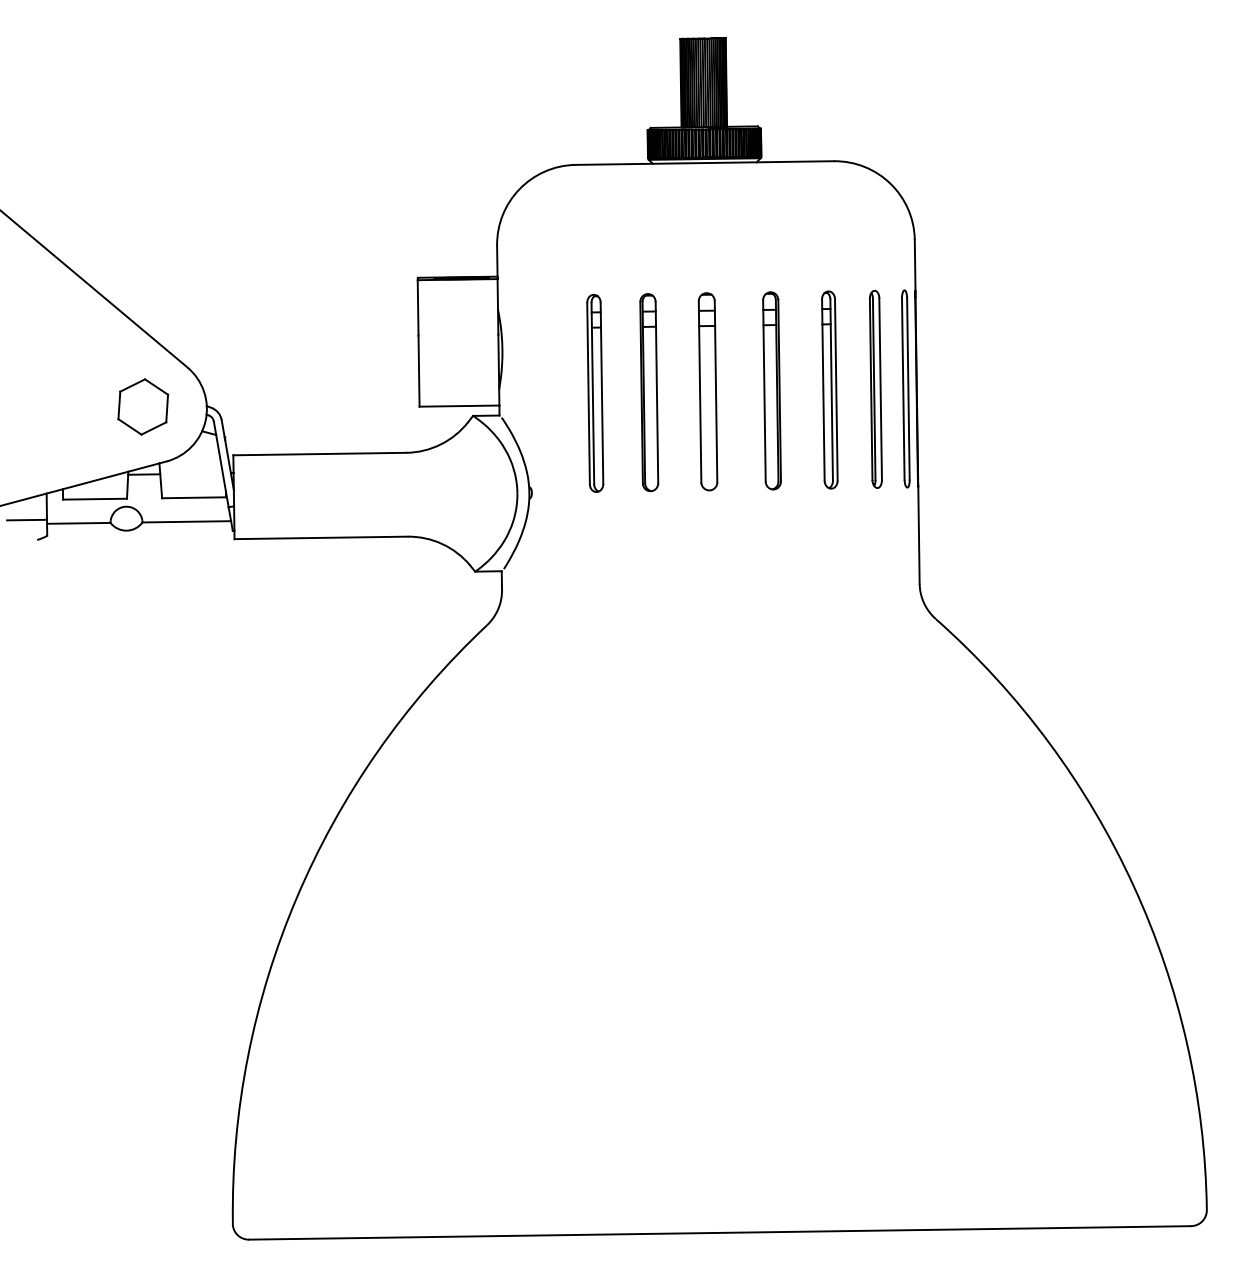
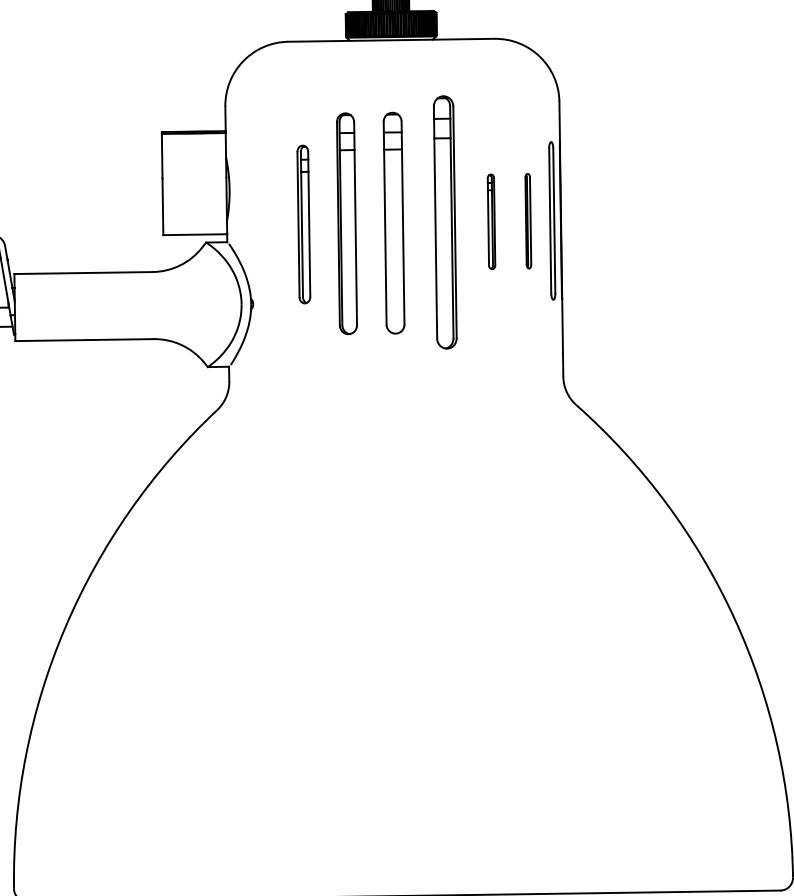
part: (875, 388) -> (527, 220), size x0.6
part: (829, 389) -> (491, 221), size x0.6
part: (771, 390) -> (444, 222), size x1.6
part: (707, 391) -> (393, 223), size x1.4
part: (649, 392) -> (347, 223), size x1.4

